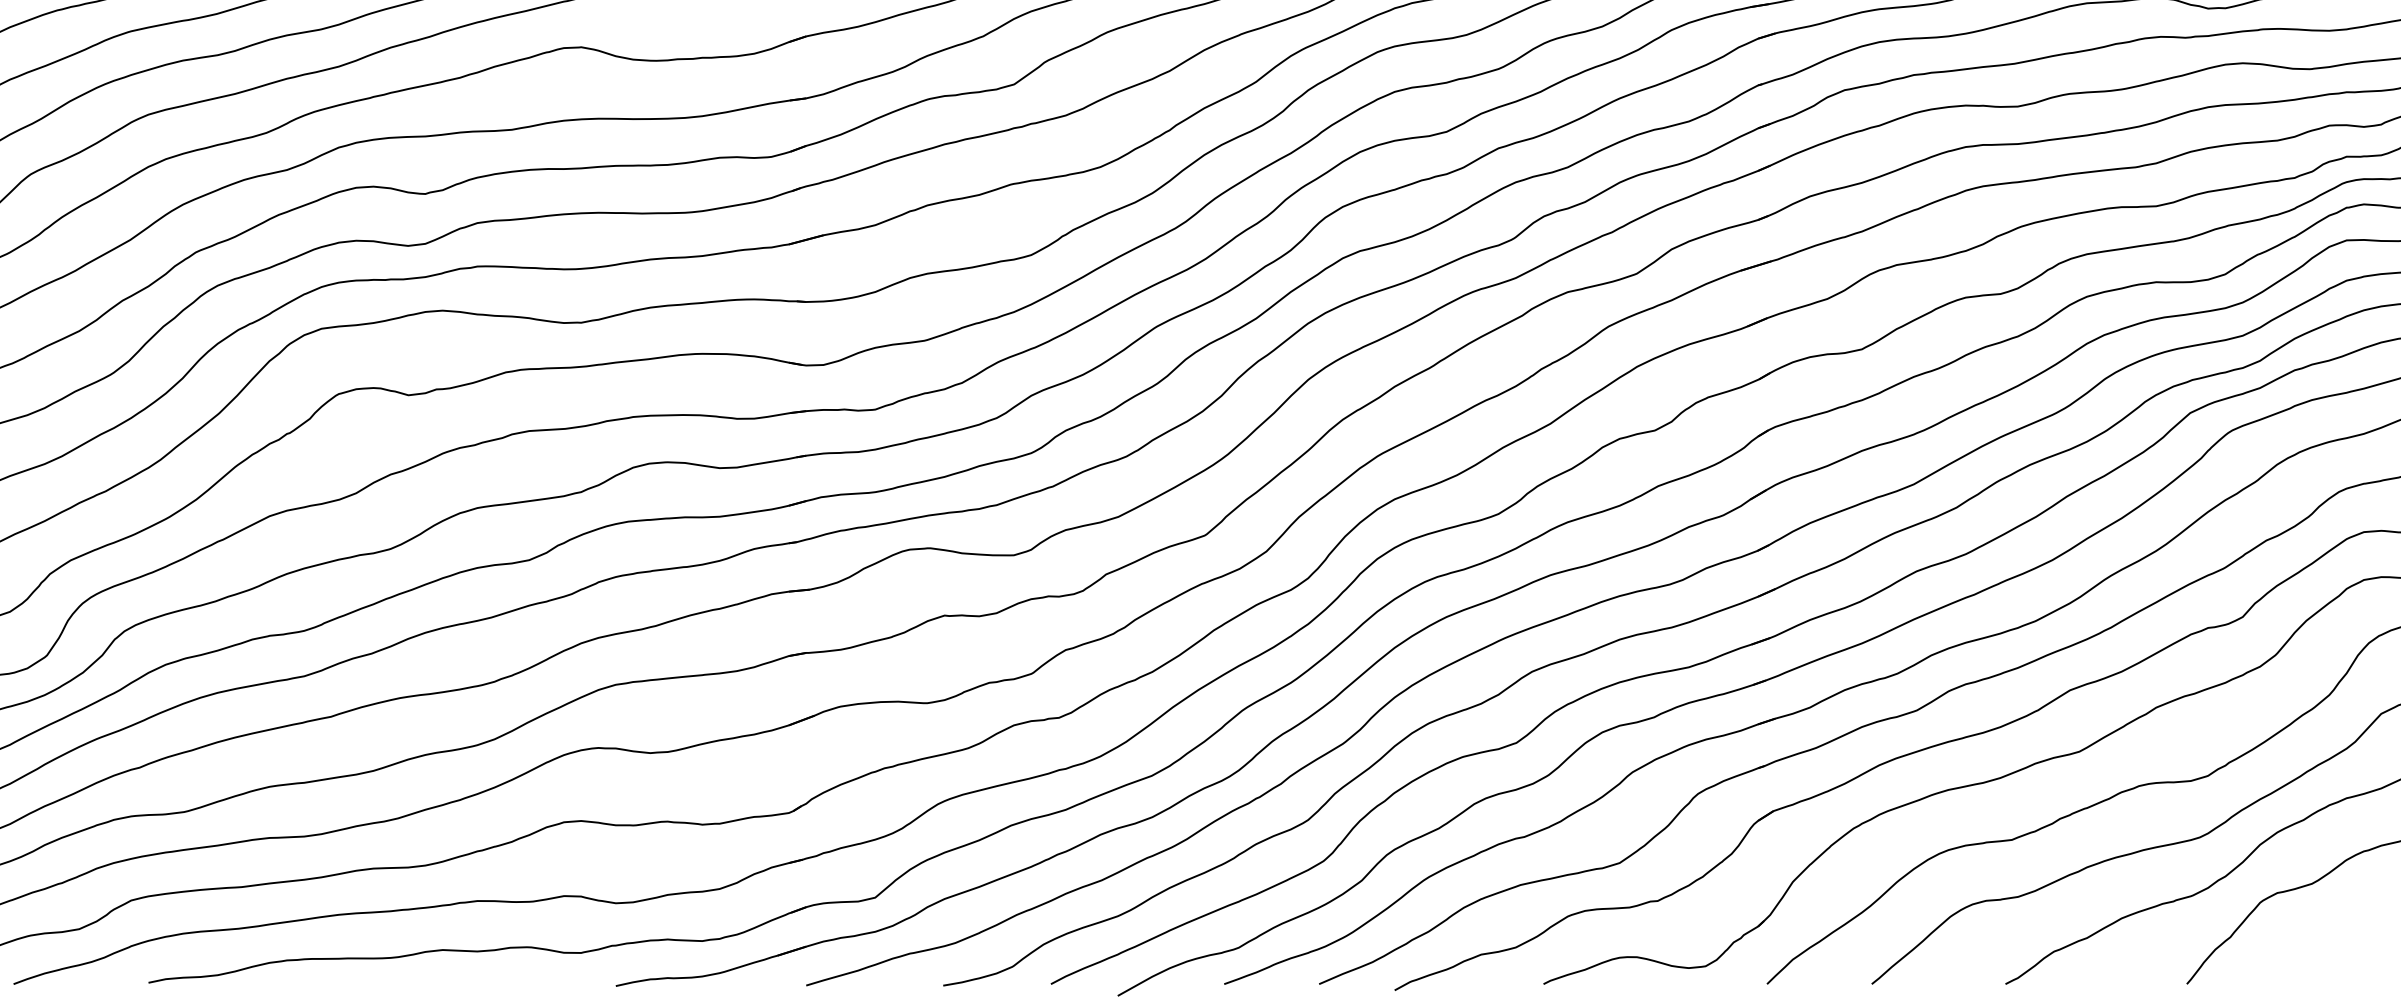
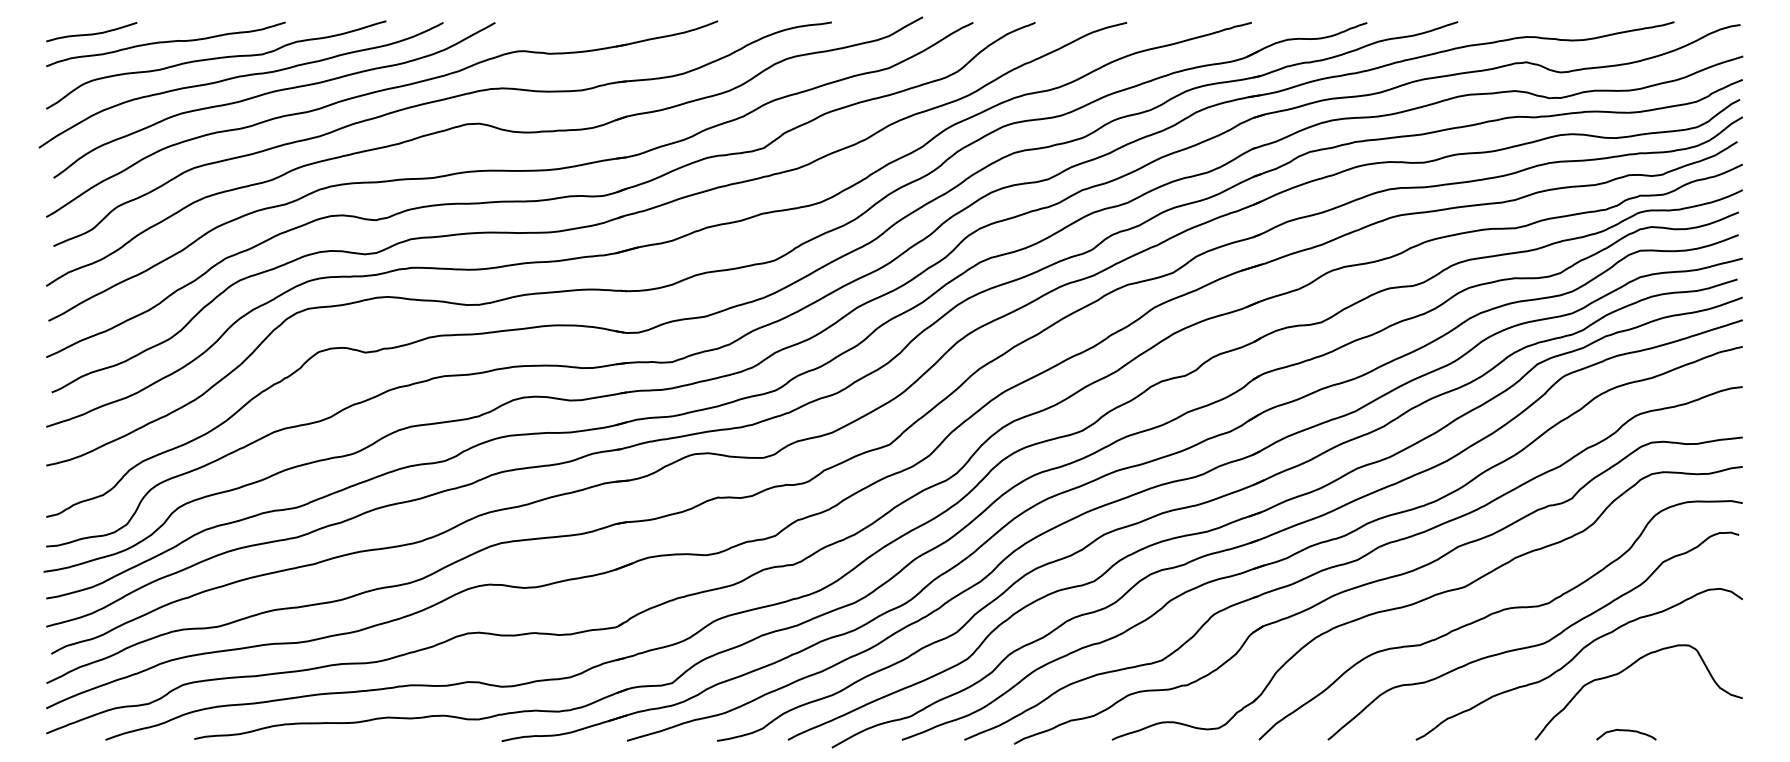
curve: (2325, 971) -> (1626, 731), added

